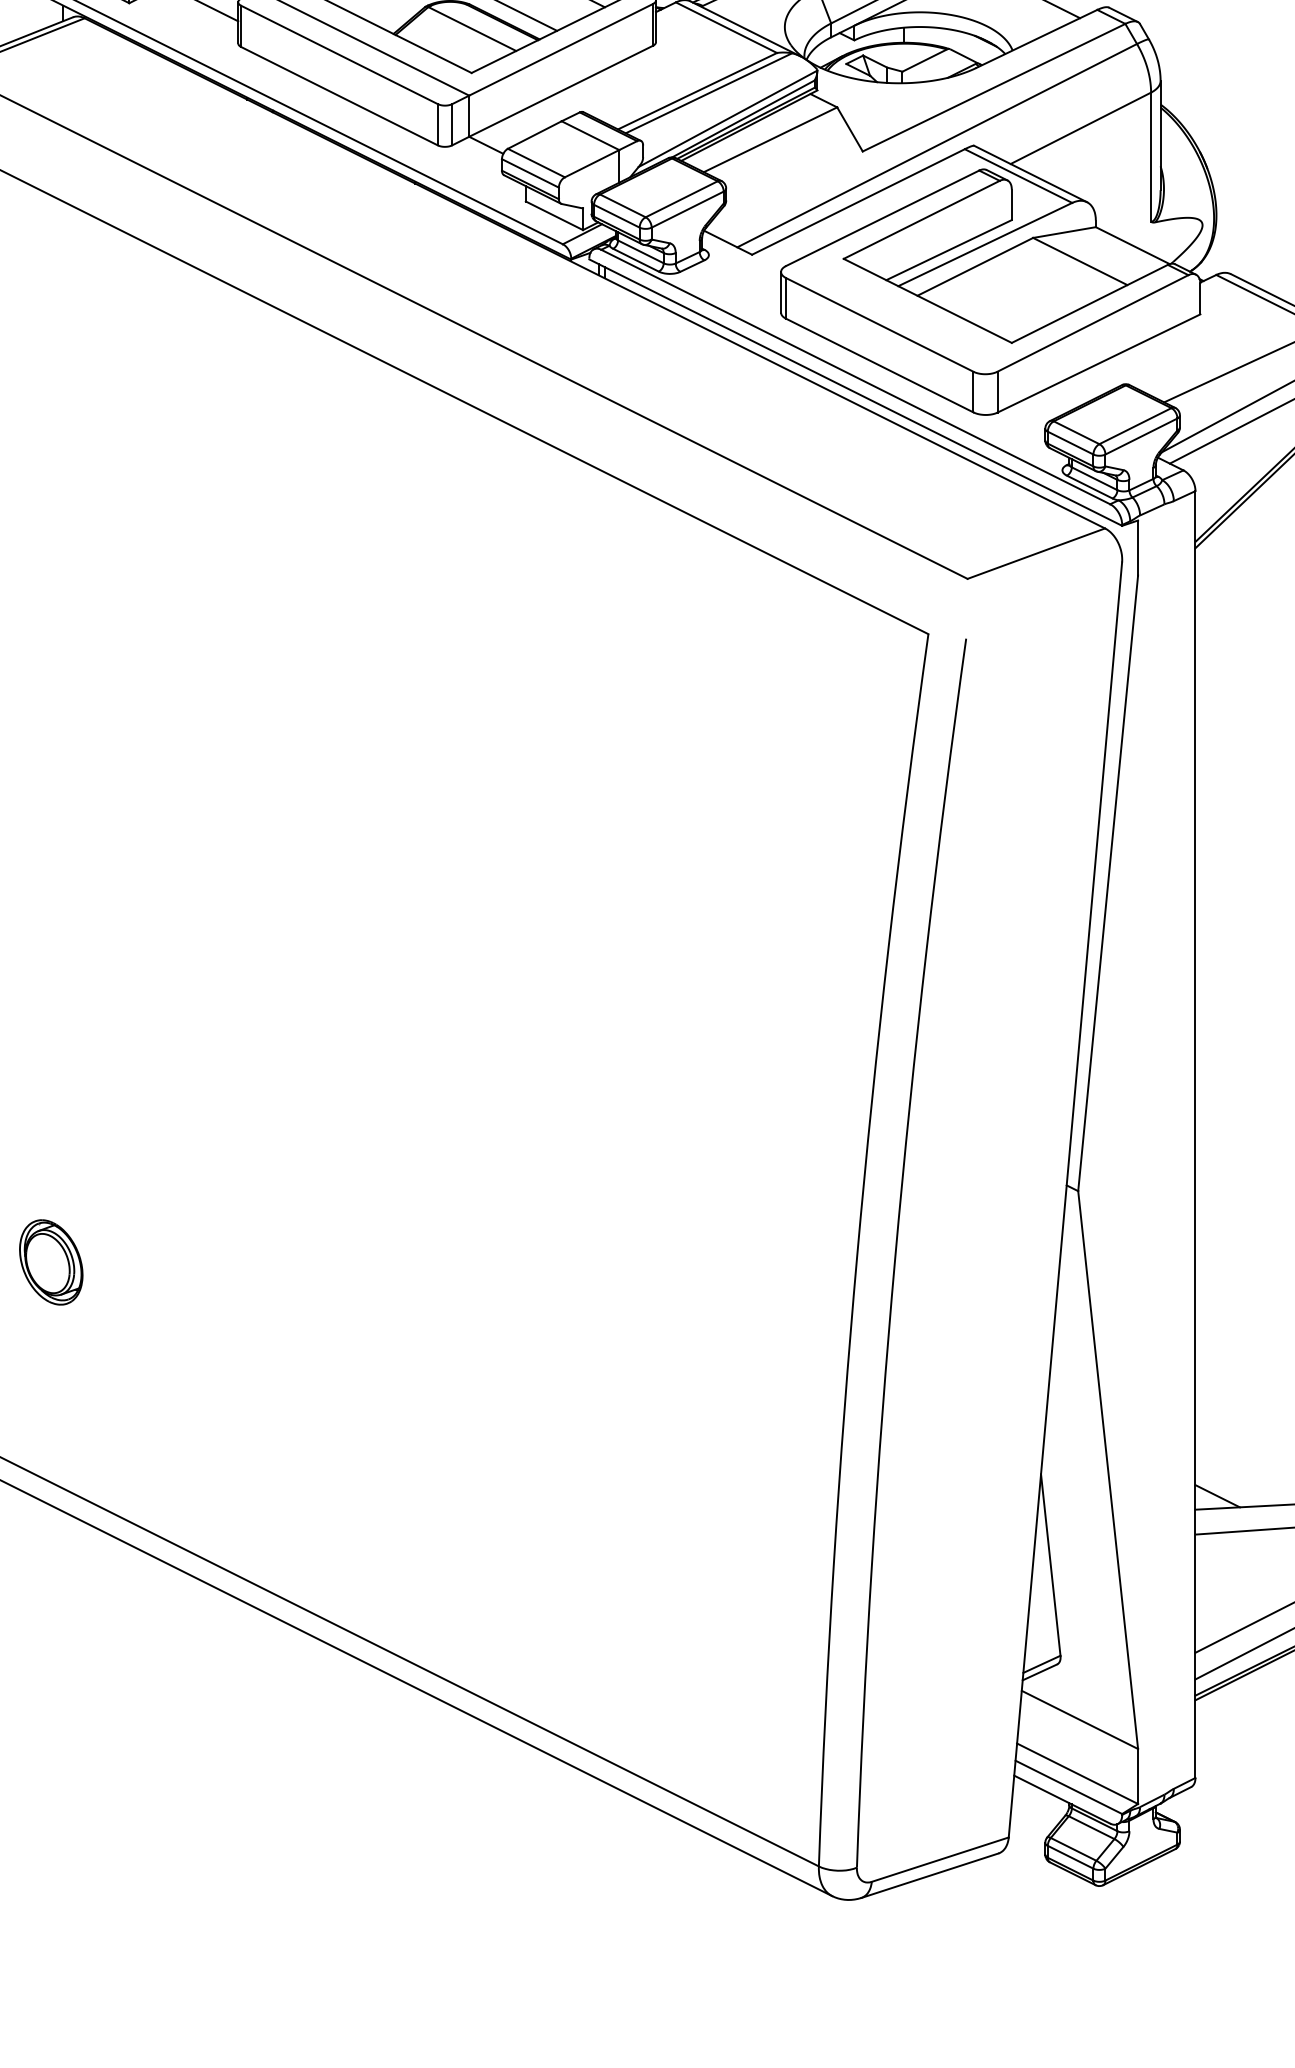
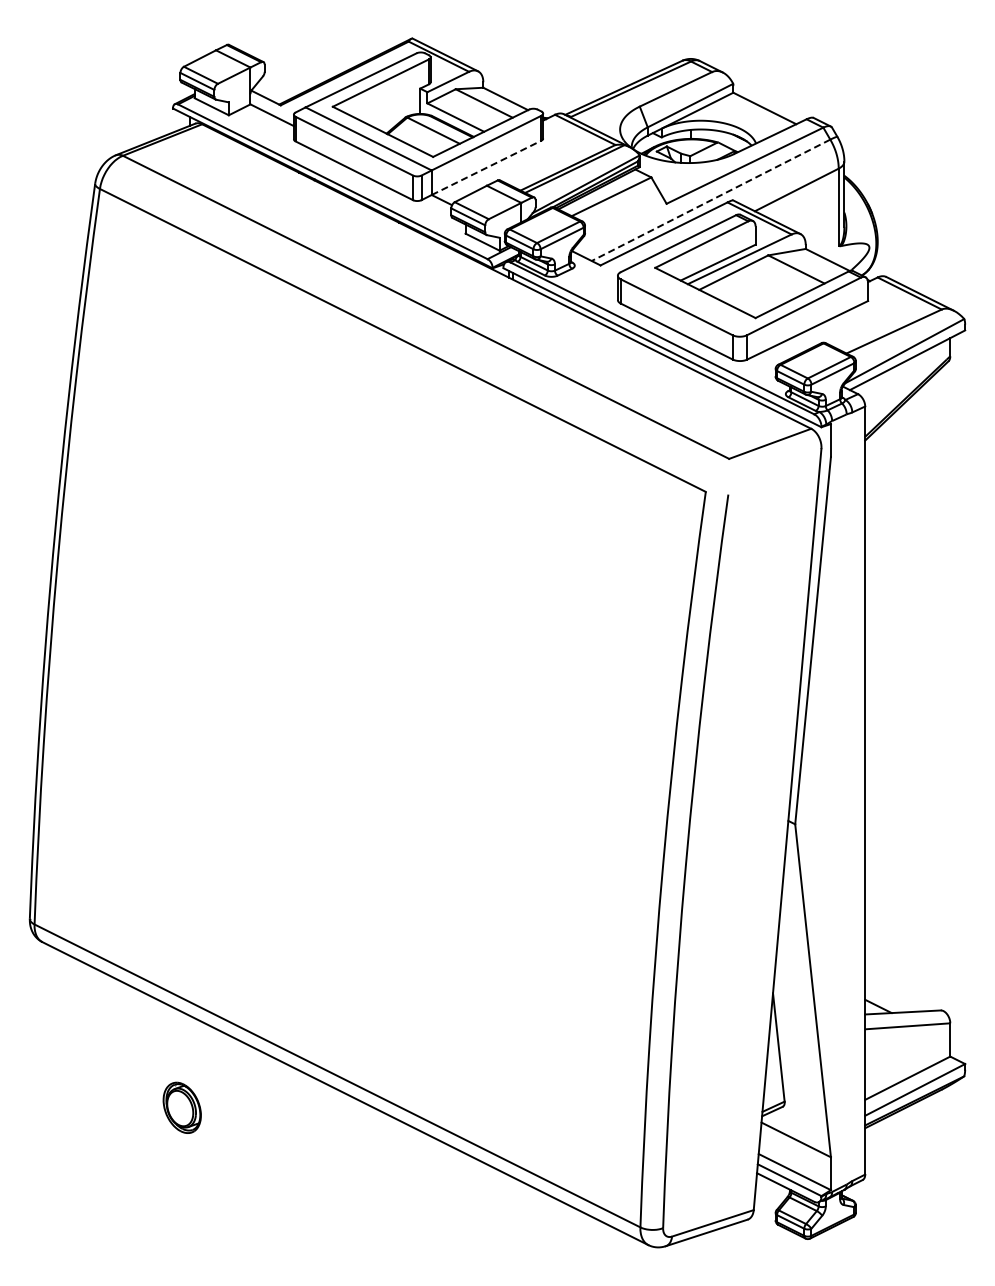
line: (562, 90) -> (487, 167), solid -> dashed
line: (937, 145) -> (711, 200), solid -> dashed
part: (49, 1261) -> (181, 1107), moved

